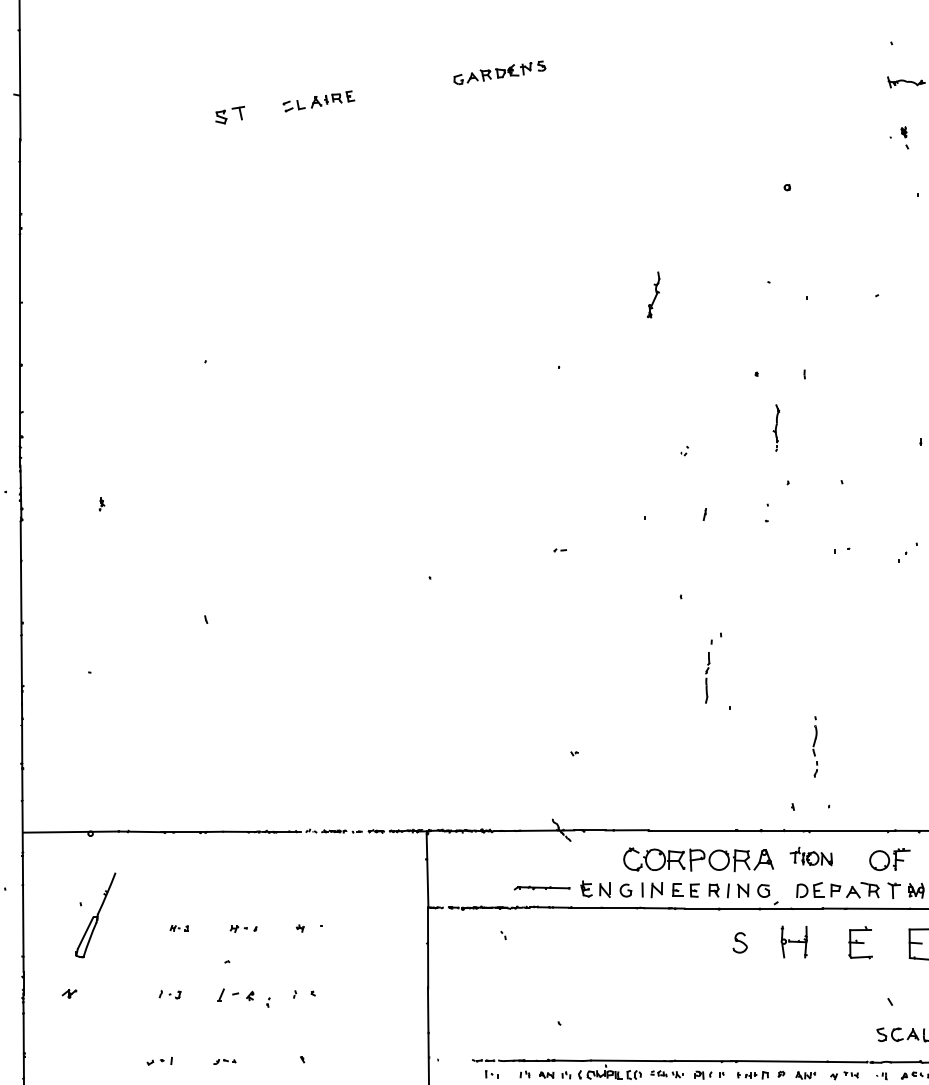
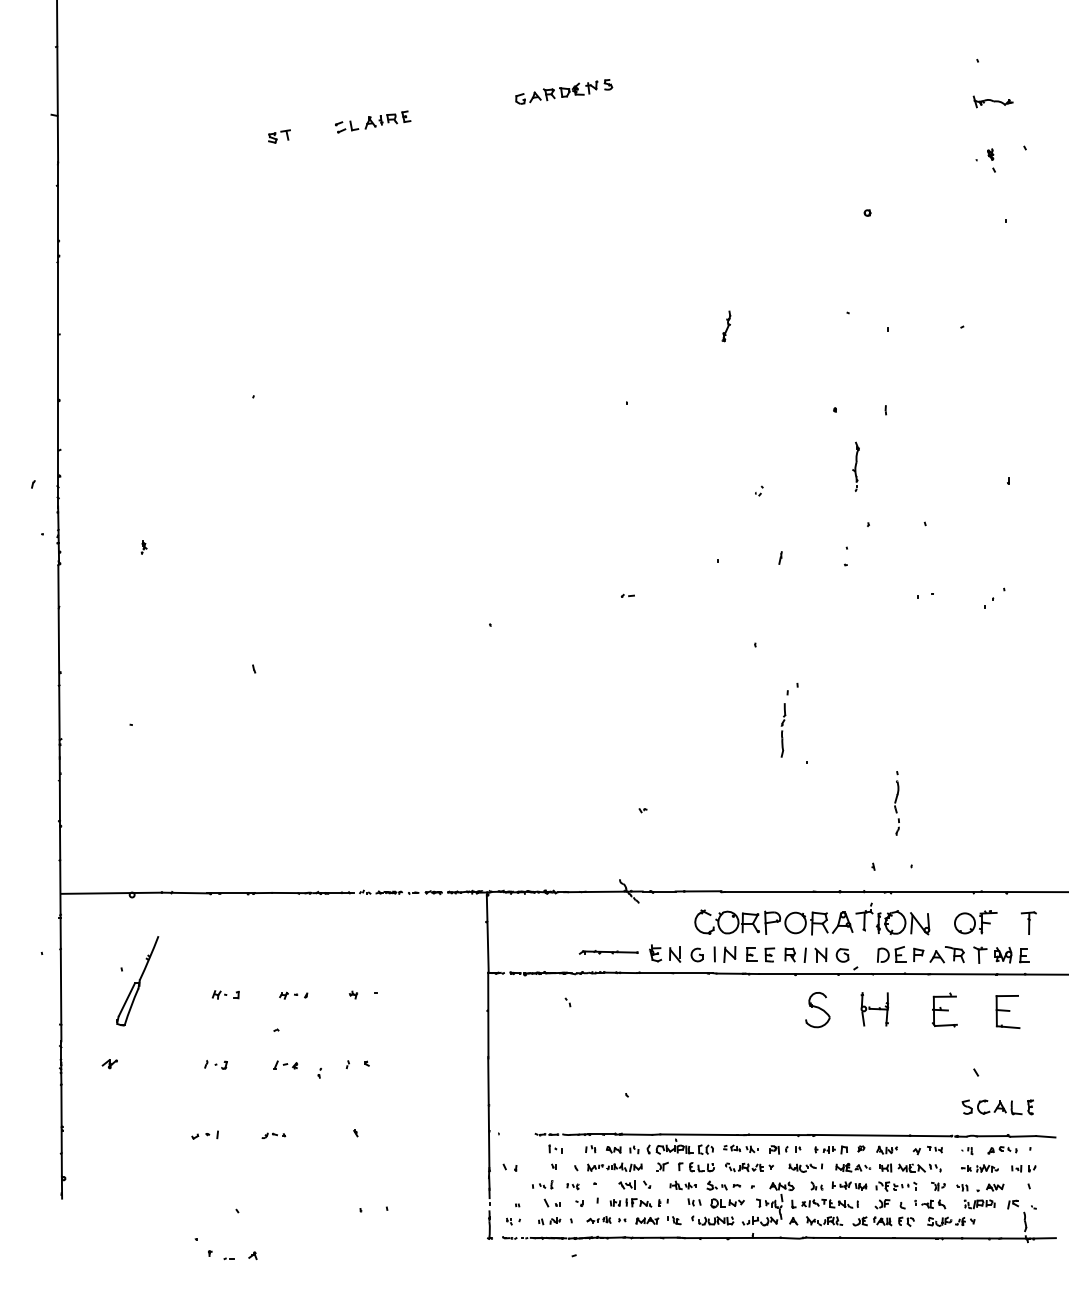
part: (230, 115) -> (279, 136), size x0.71
part: (653, 295) -> (726, 326), size x0.62
part: (810, 855) -> (892, 918), size x1.67
part: (179, 927) -> (225, 994), size x1.43
part: (739, 943) -> (817, 1010), size x1.67
part: (235, 994) -> (285, 1064), size x0.62

